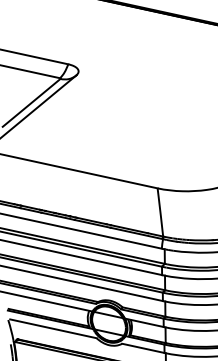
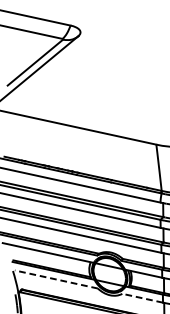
line: (52, 328) -> (55, 279), solid -> dashed
line: (143, 348) -> (142, 298), solid -> dashed

